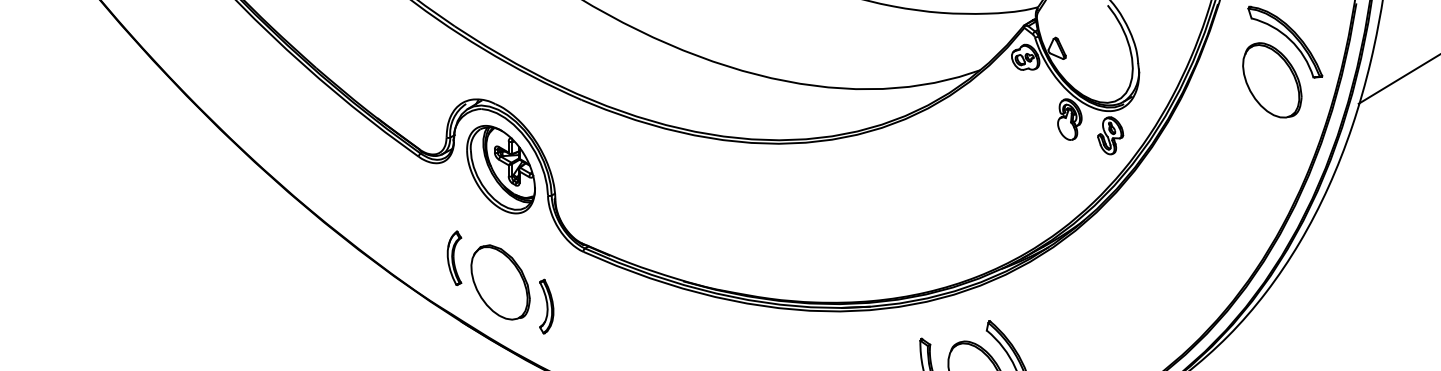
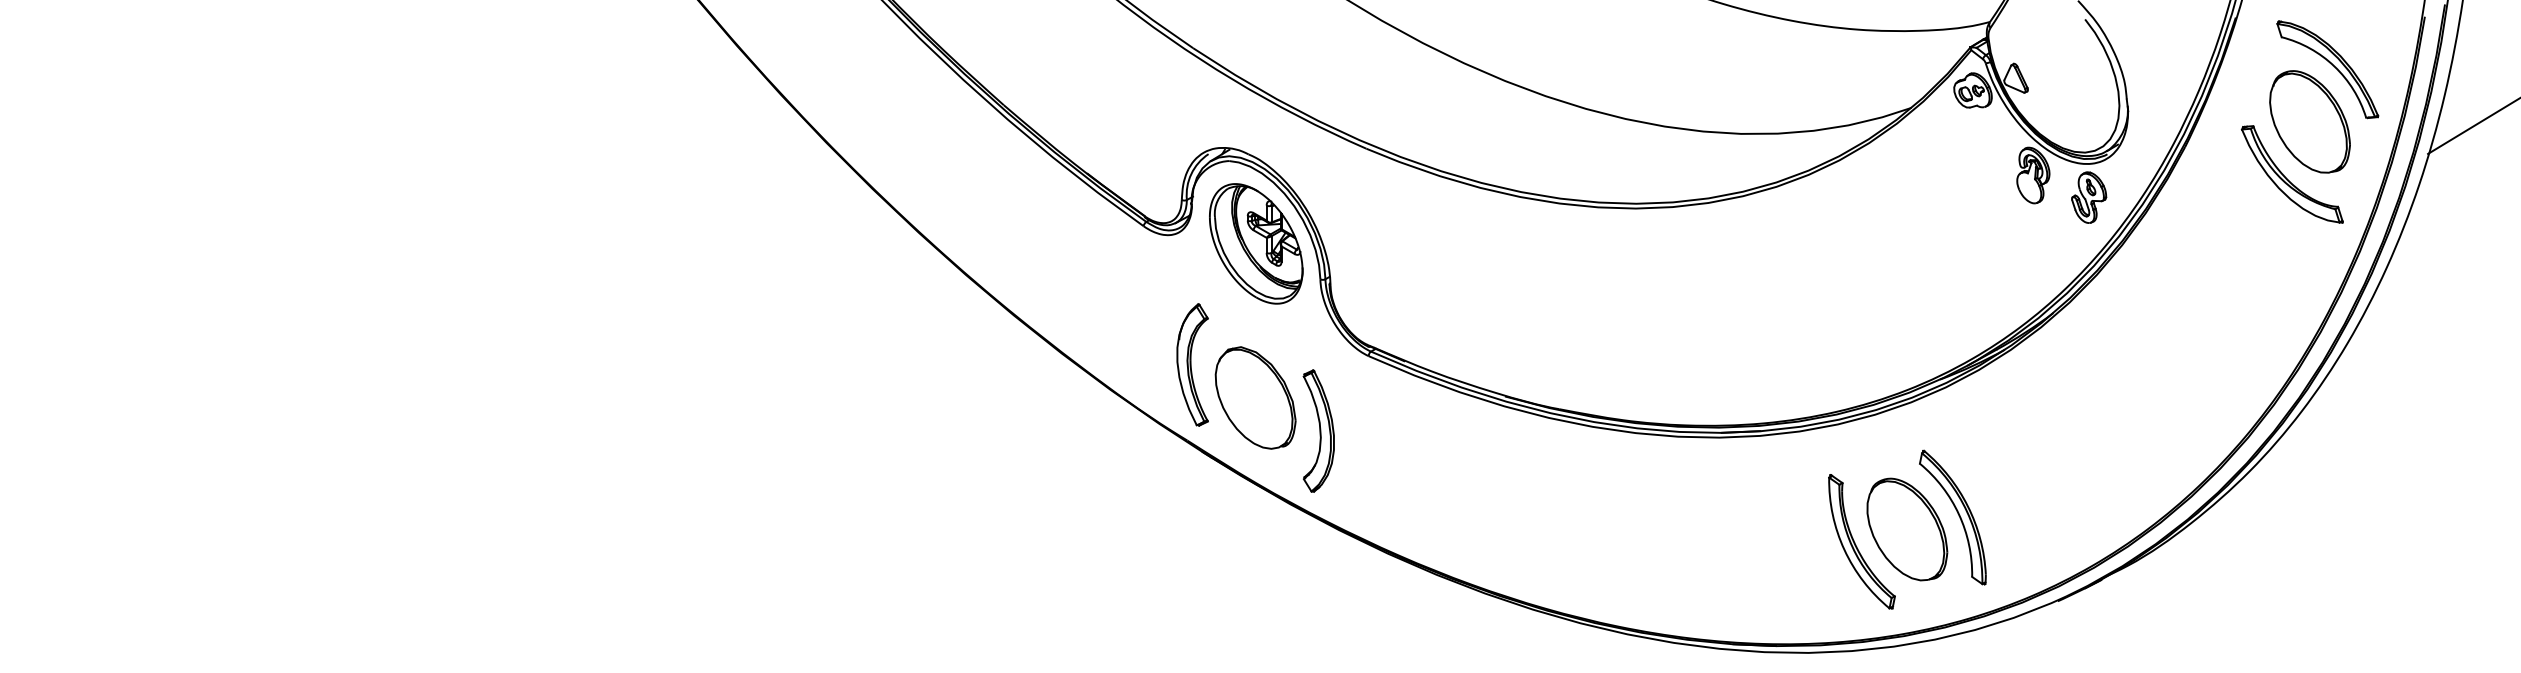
part: (1258, 118) -> (2291, 174), added
part: (454, 257) -> (1192, 364), size x1.67
part: (546, 306) -> (1318, 430), size x1.67

